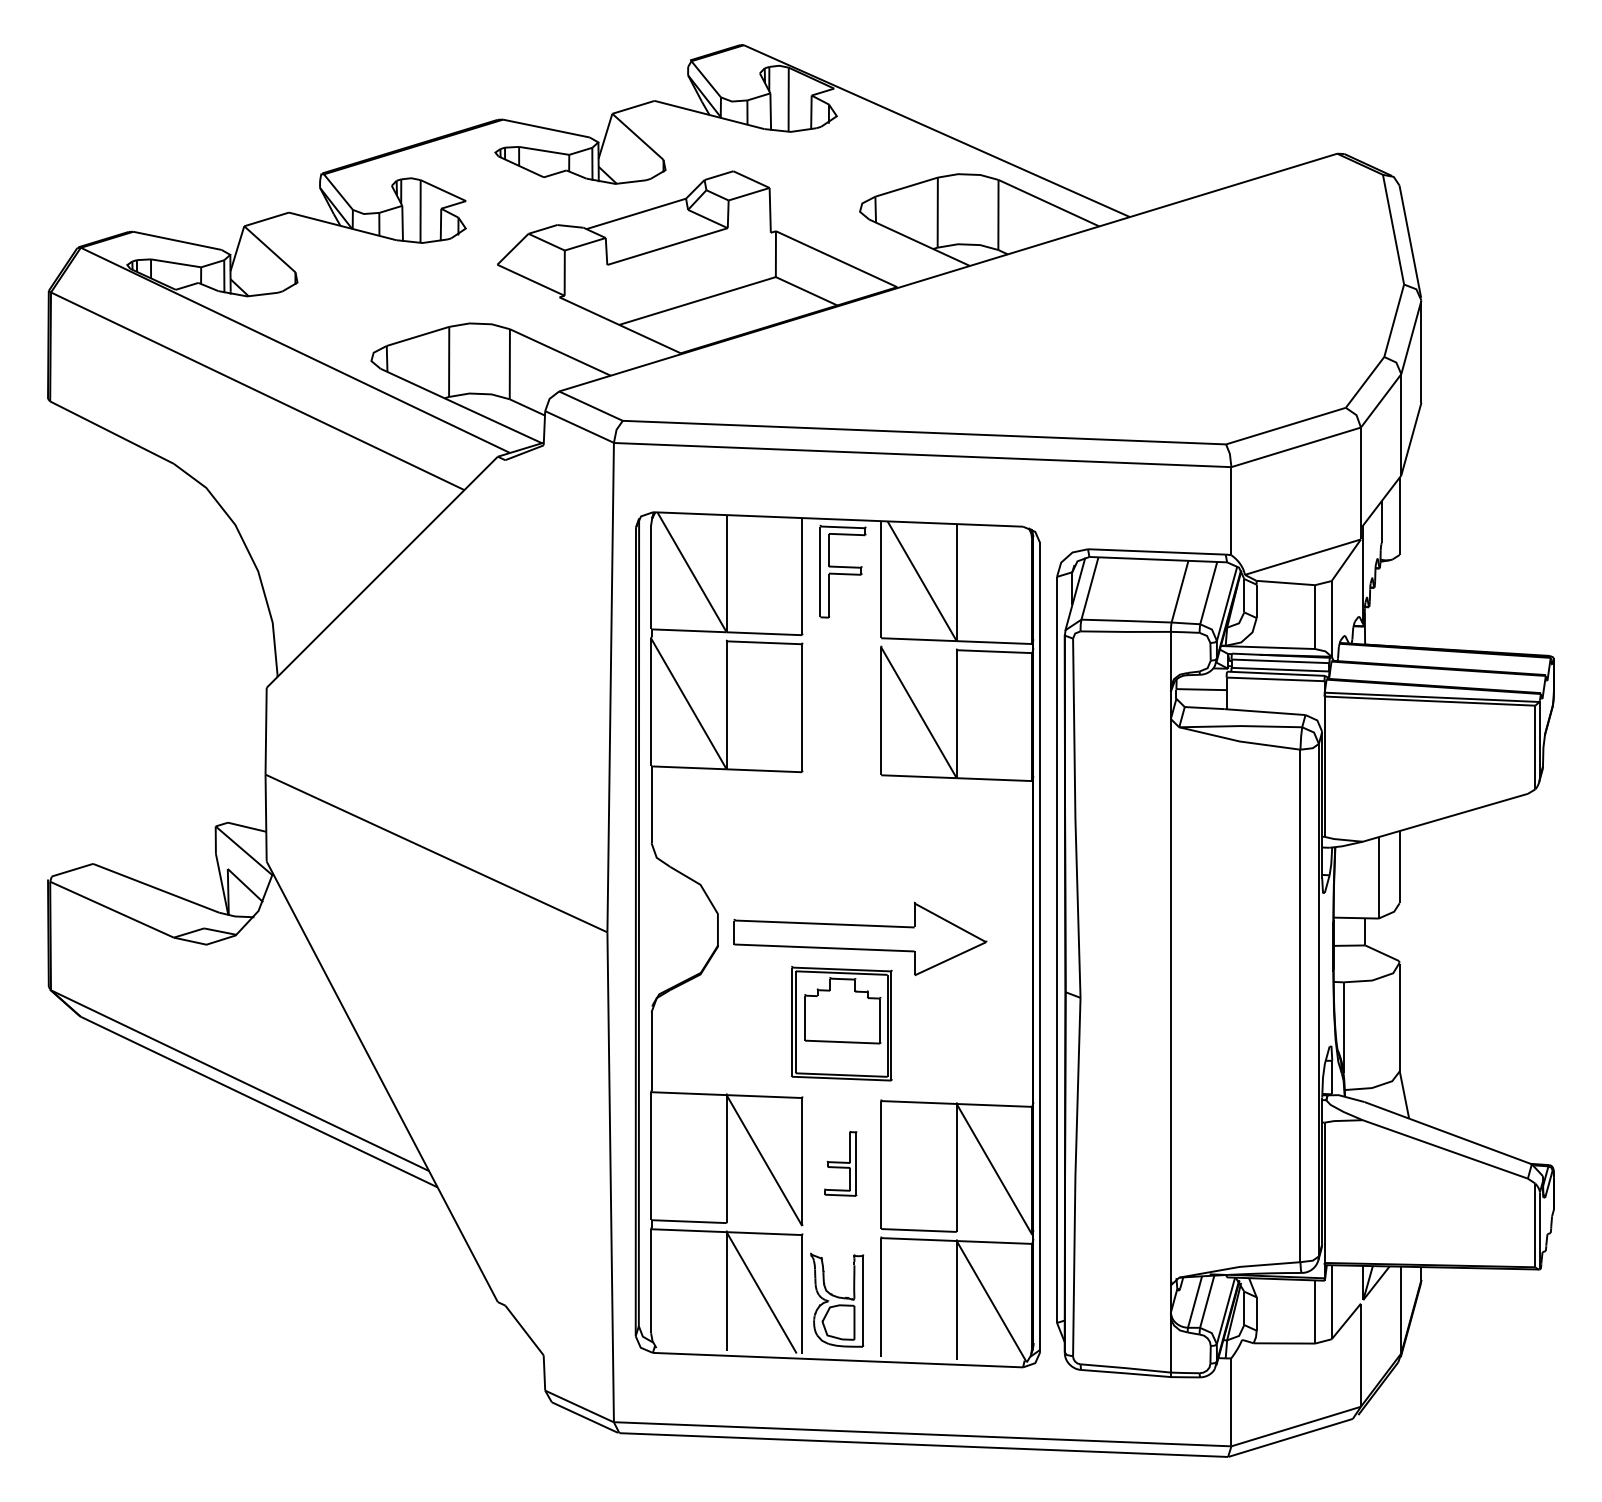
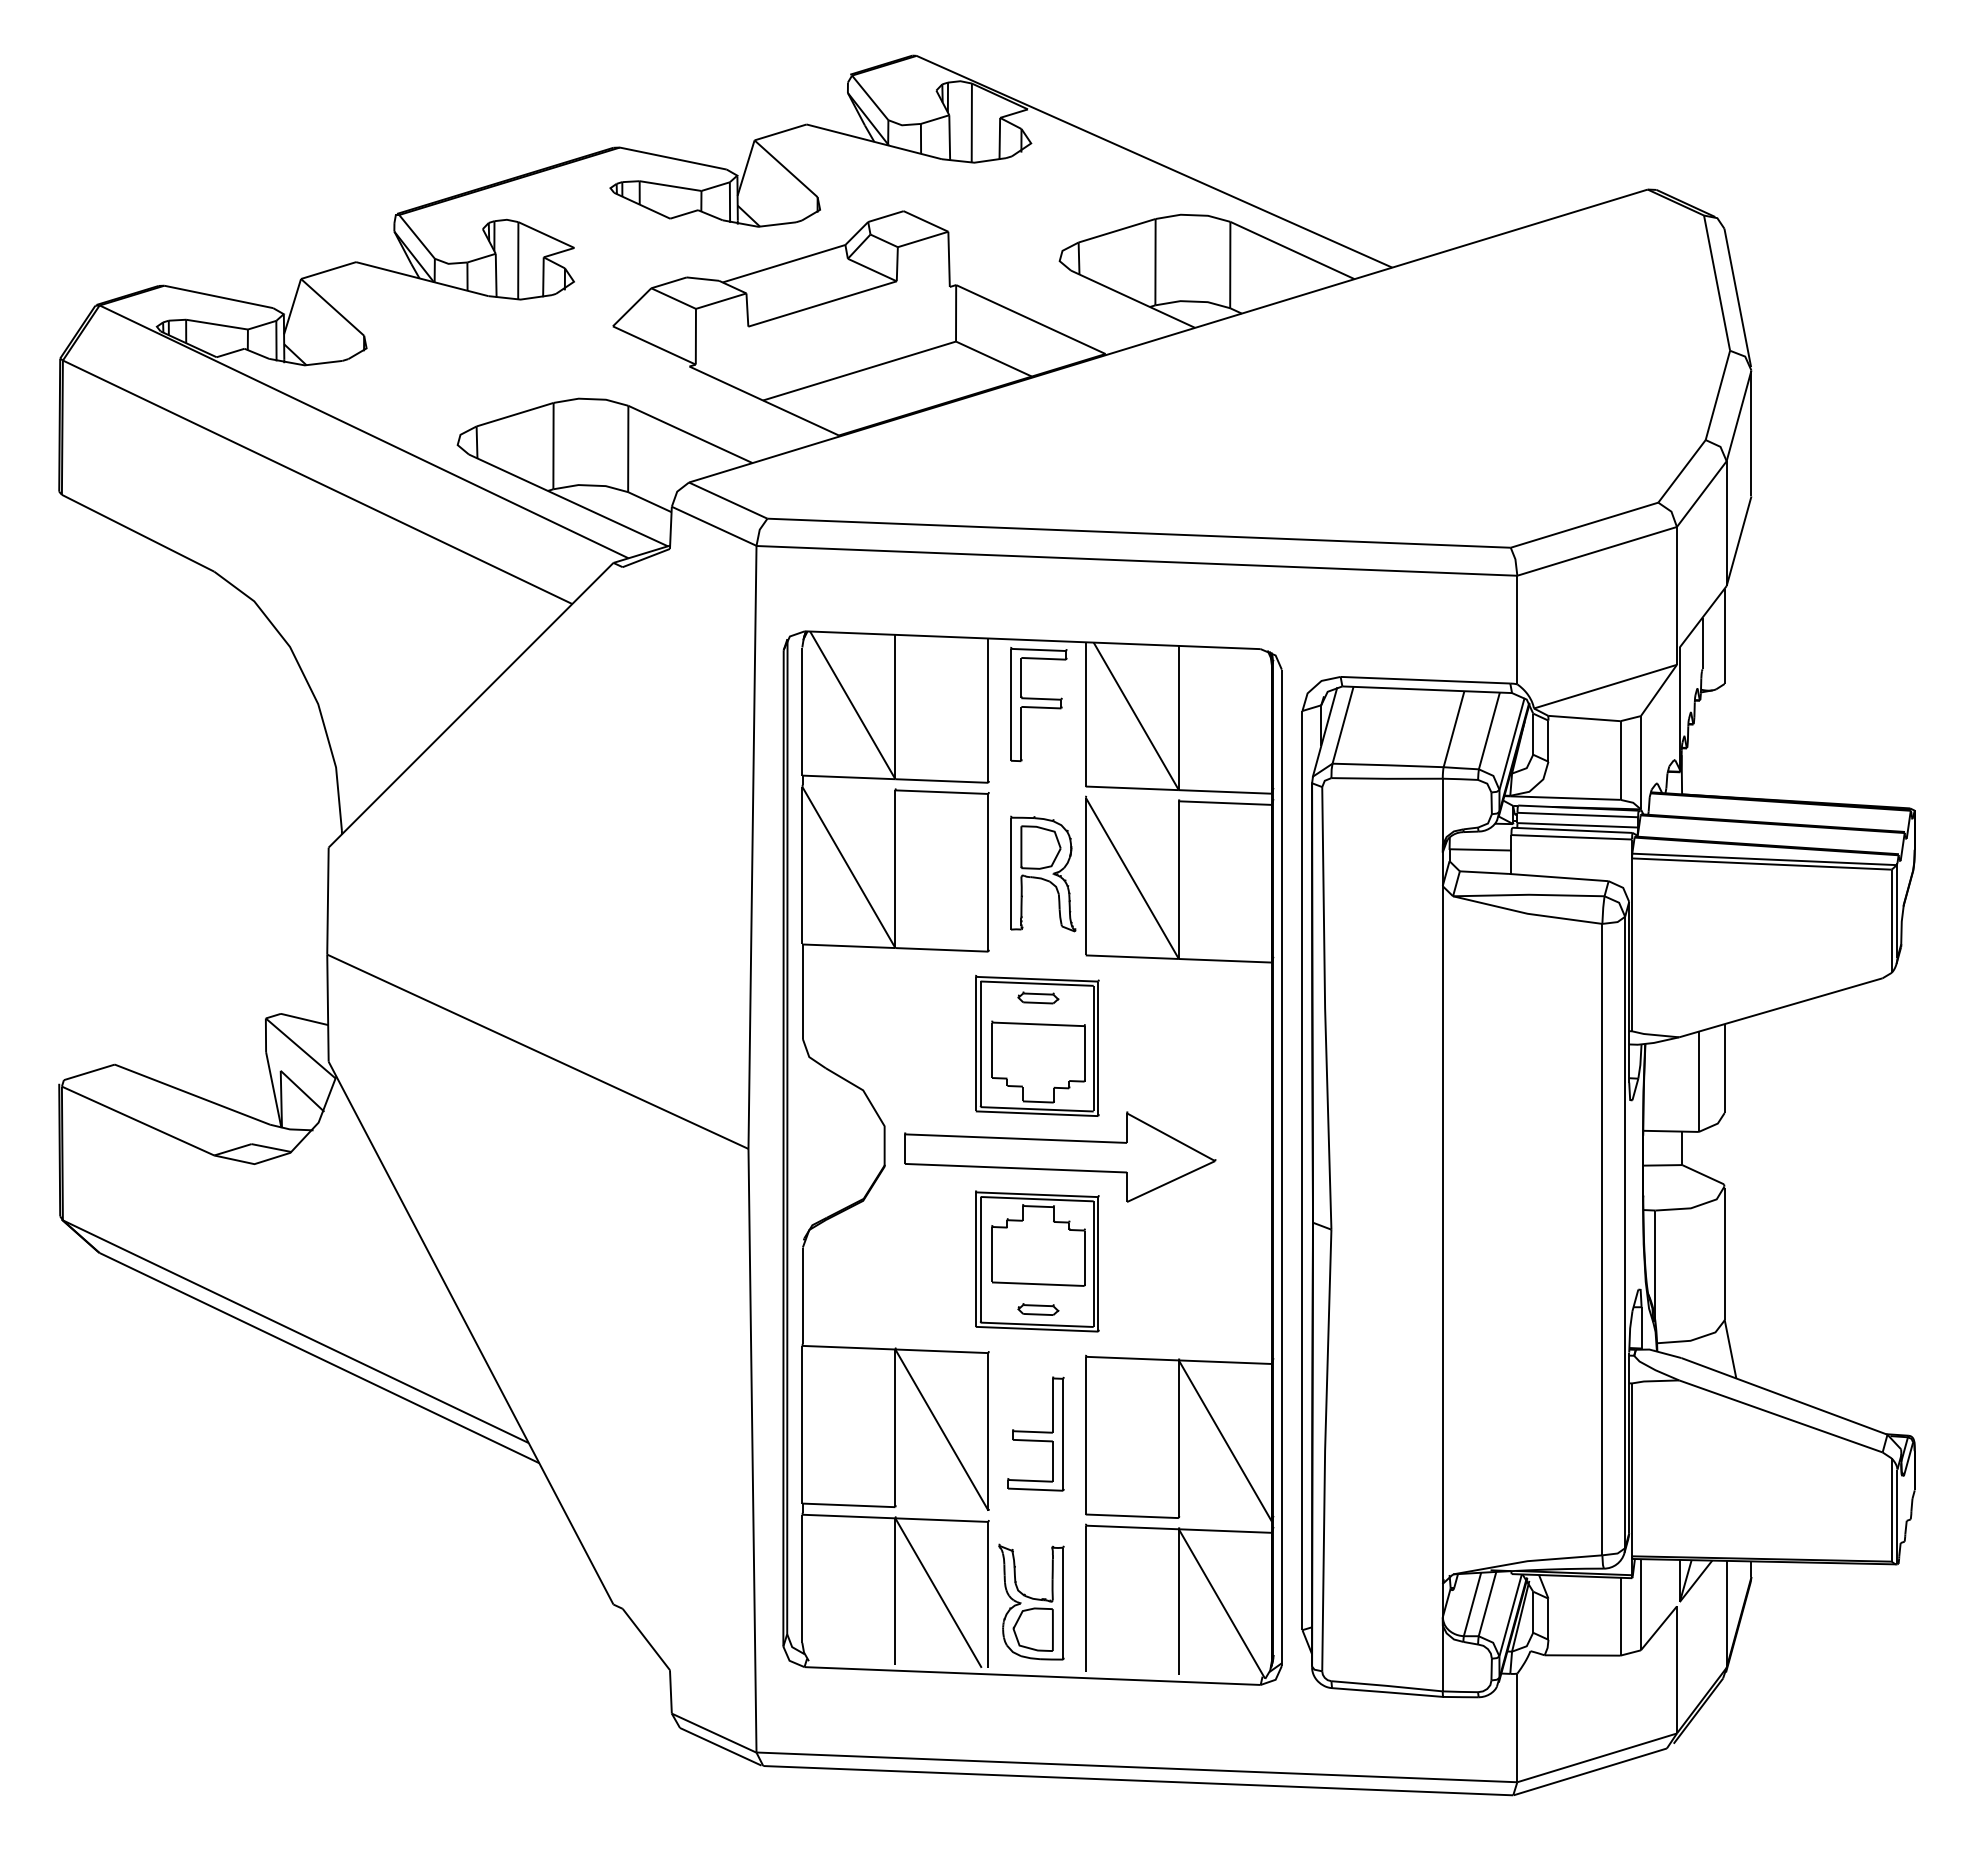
part: (846, 708) -> (1043, 873), added
part: (841, 848) -> (1037, 1045), added
part: (842, 1062) -> (1038, 1309), added
part: (840, 1163) -> (1035, 1433), size x1.43

